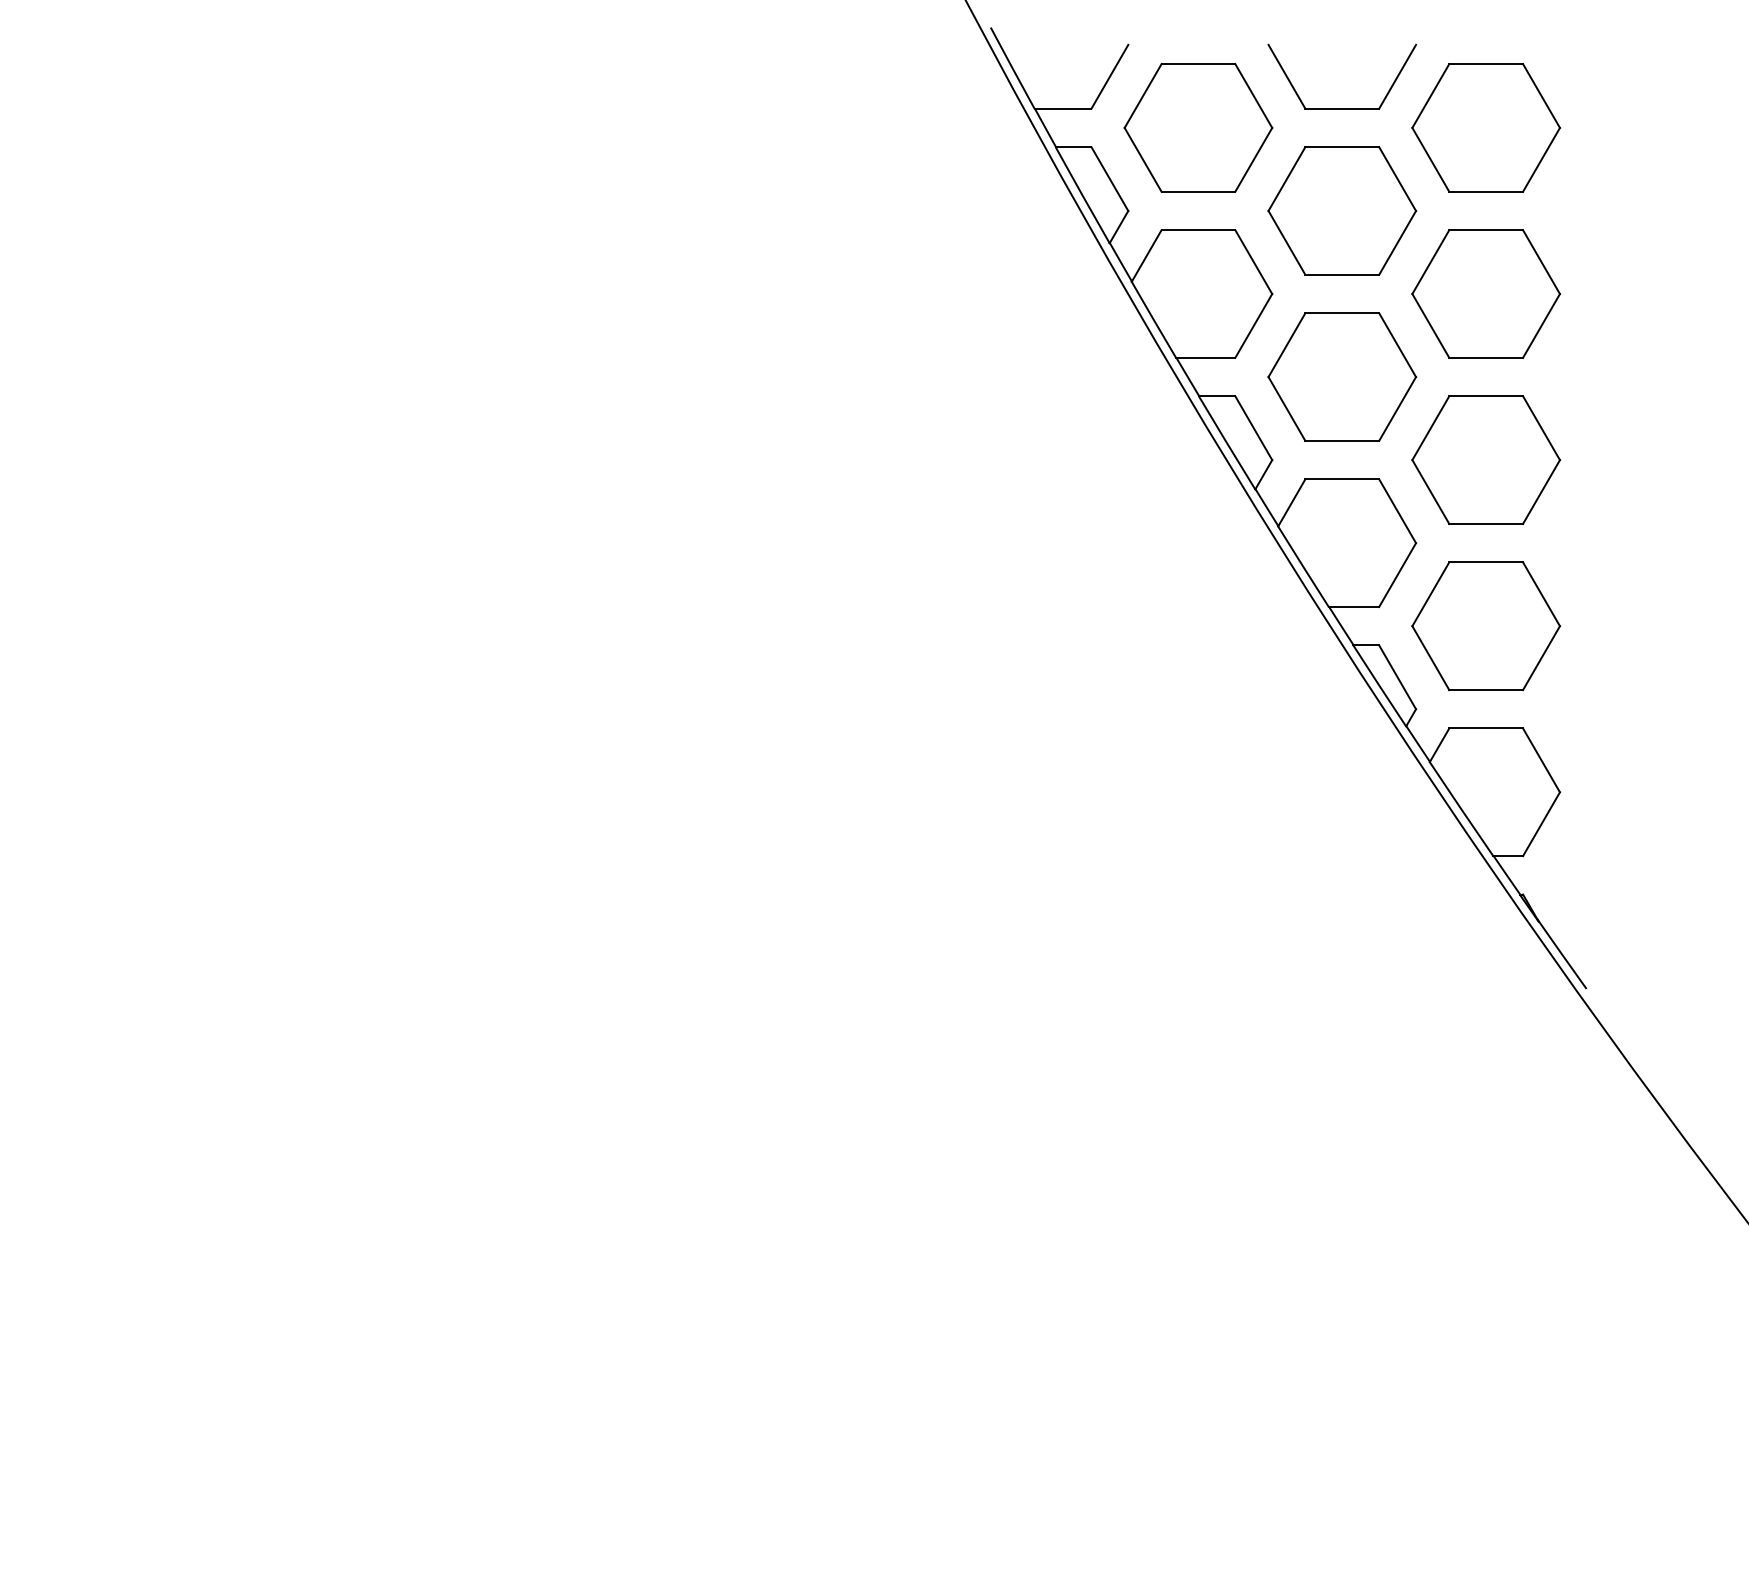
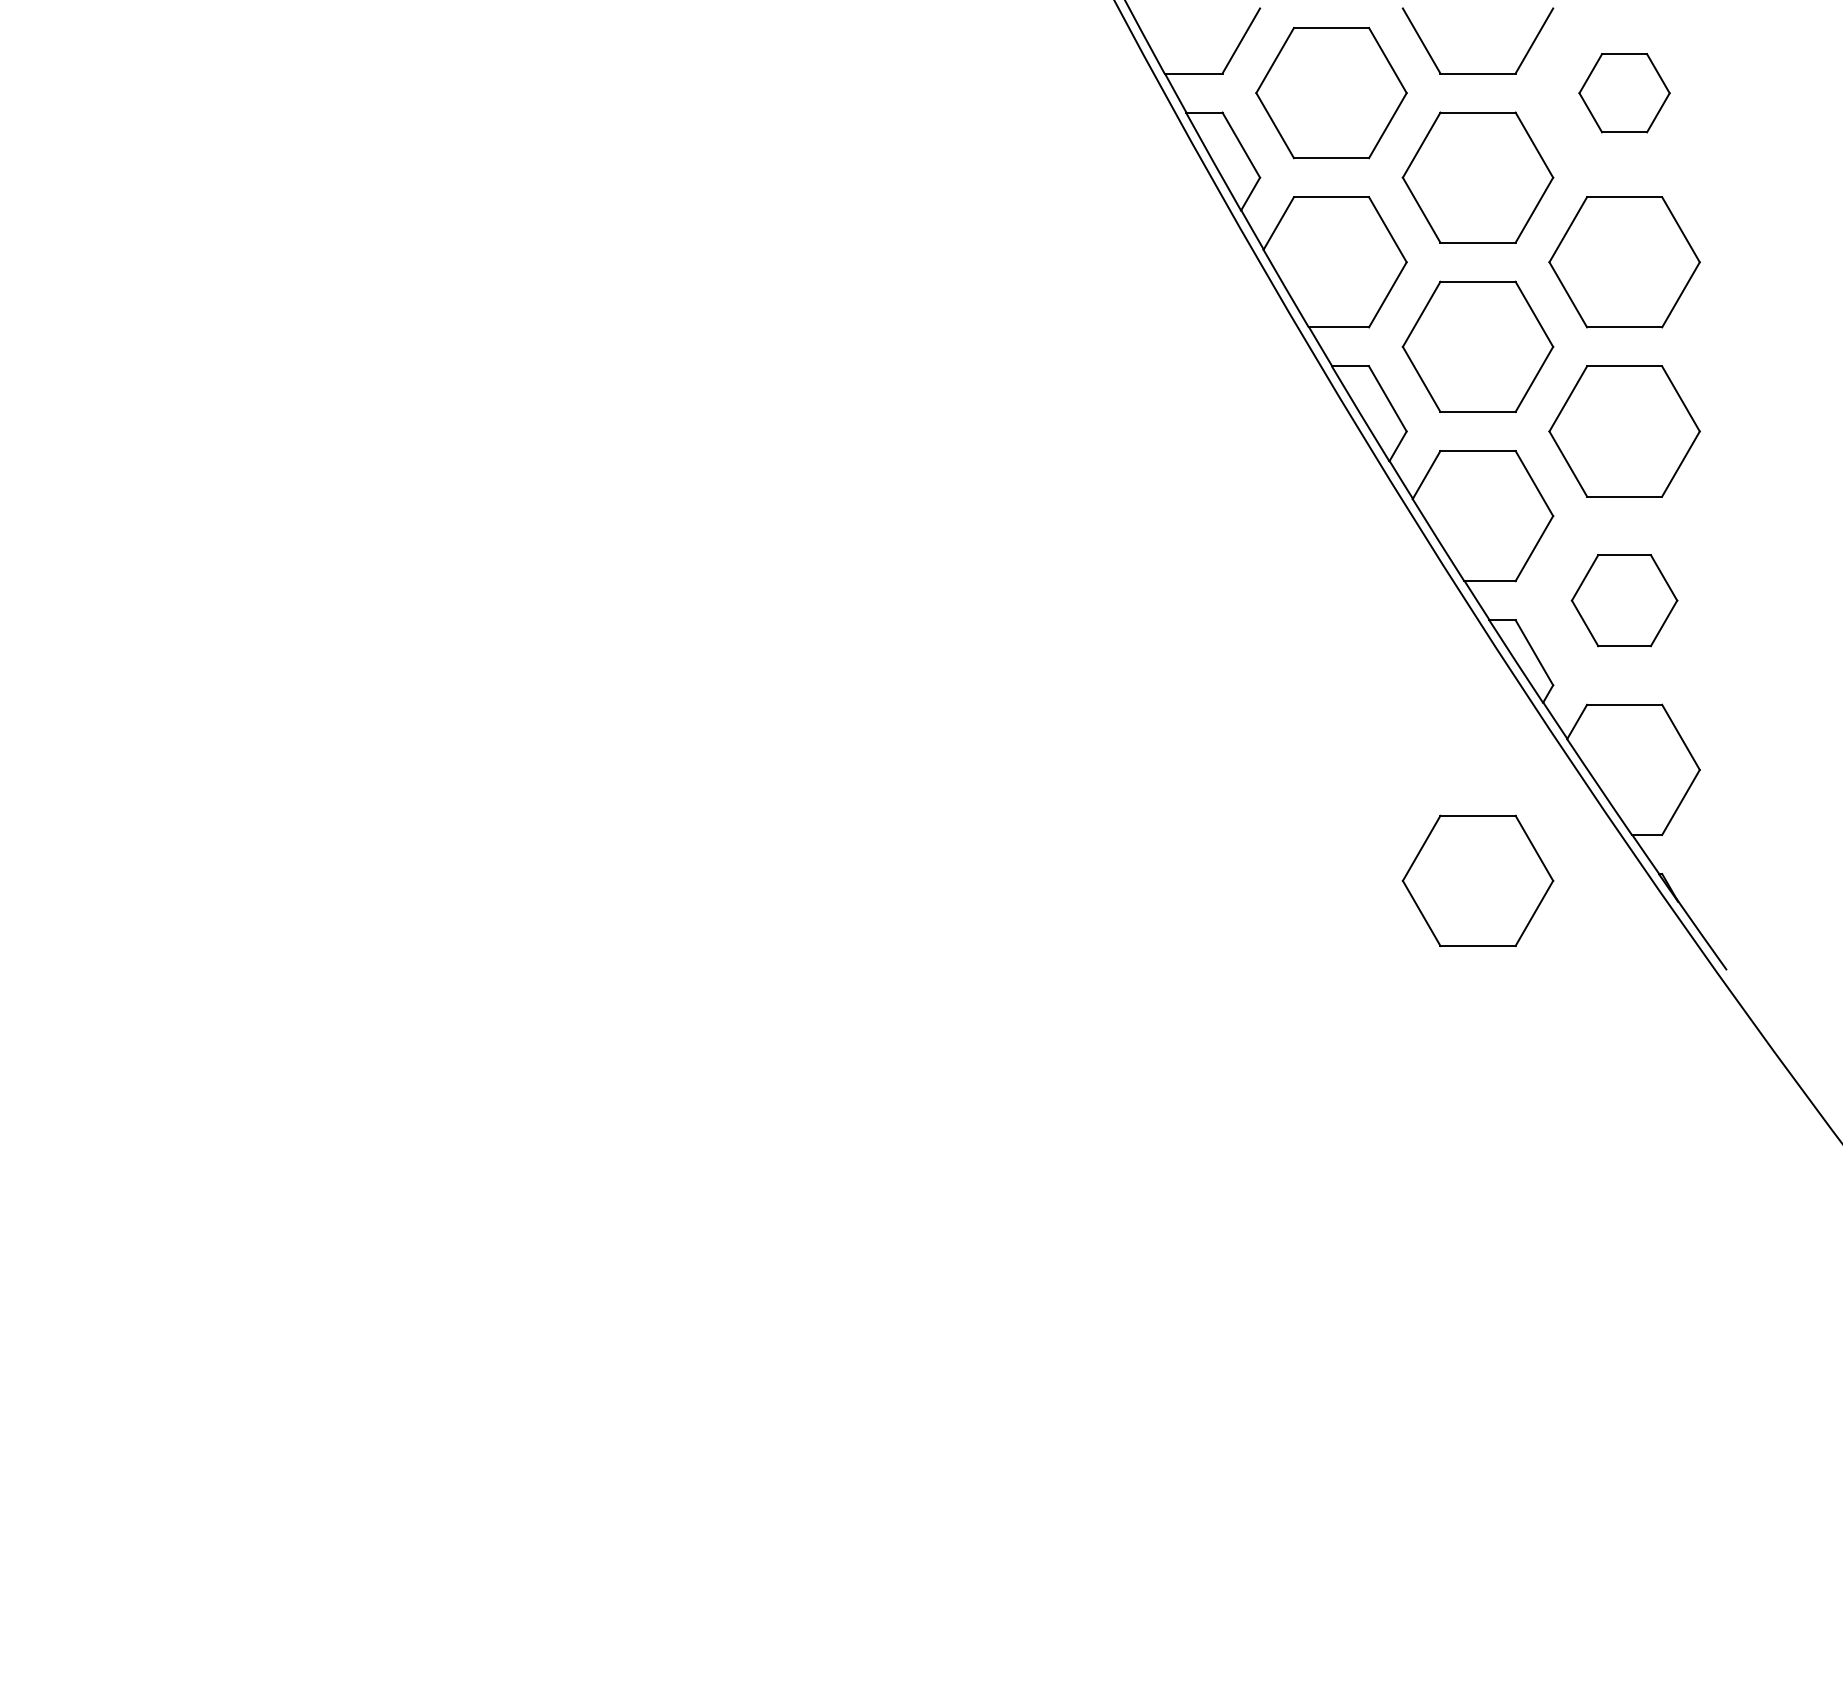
part: (1486, 128) -> (1624, 93), size x0.6
part: (1486, 626) -> (1624, 600), size x0.7
part: (1341, 900) -> (1477, 880), added

